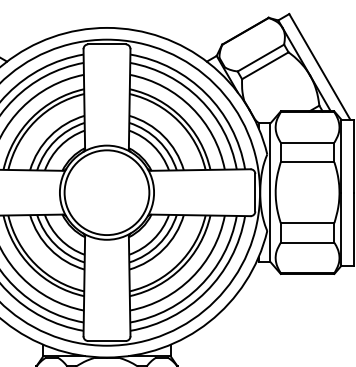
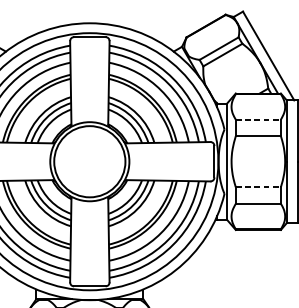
line: (307, 142) -> (258, 119), solid -> dashed
line: (307, 223) -> (258, 187), solid -> dashed

